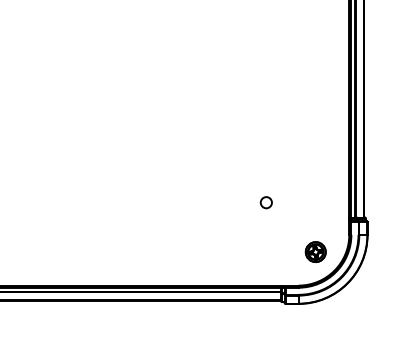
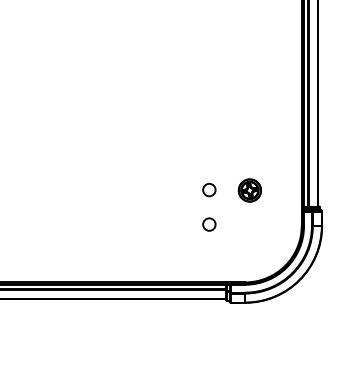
circle: (265, 233) -> (208, 224), added
part: (315, 251) -> (249, 189), moved

